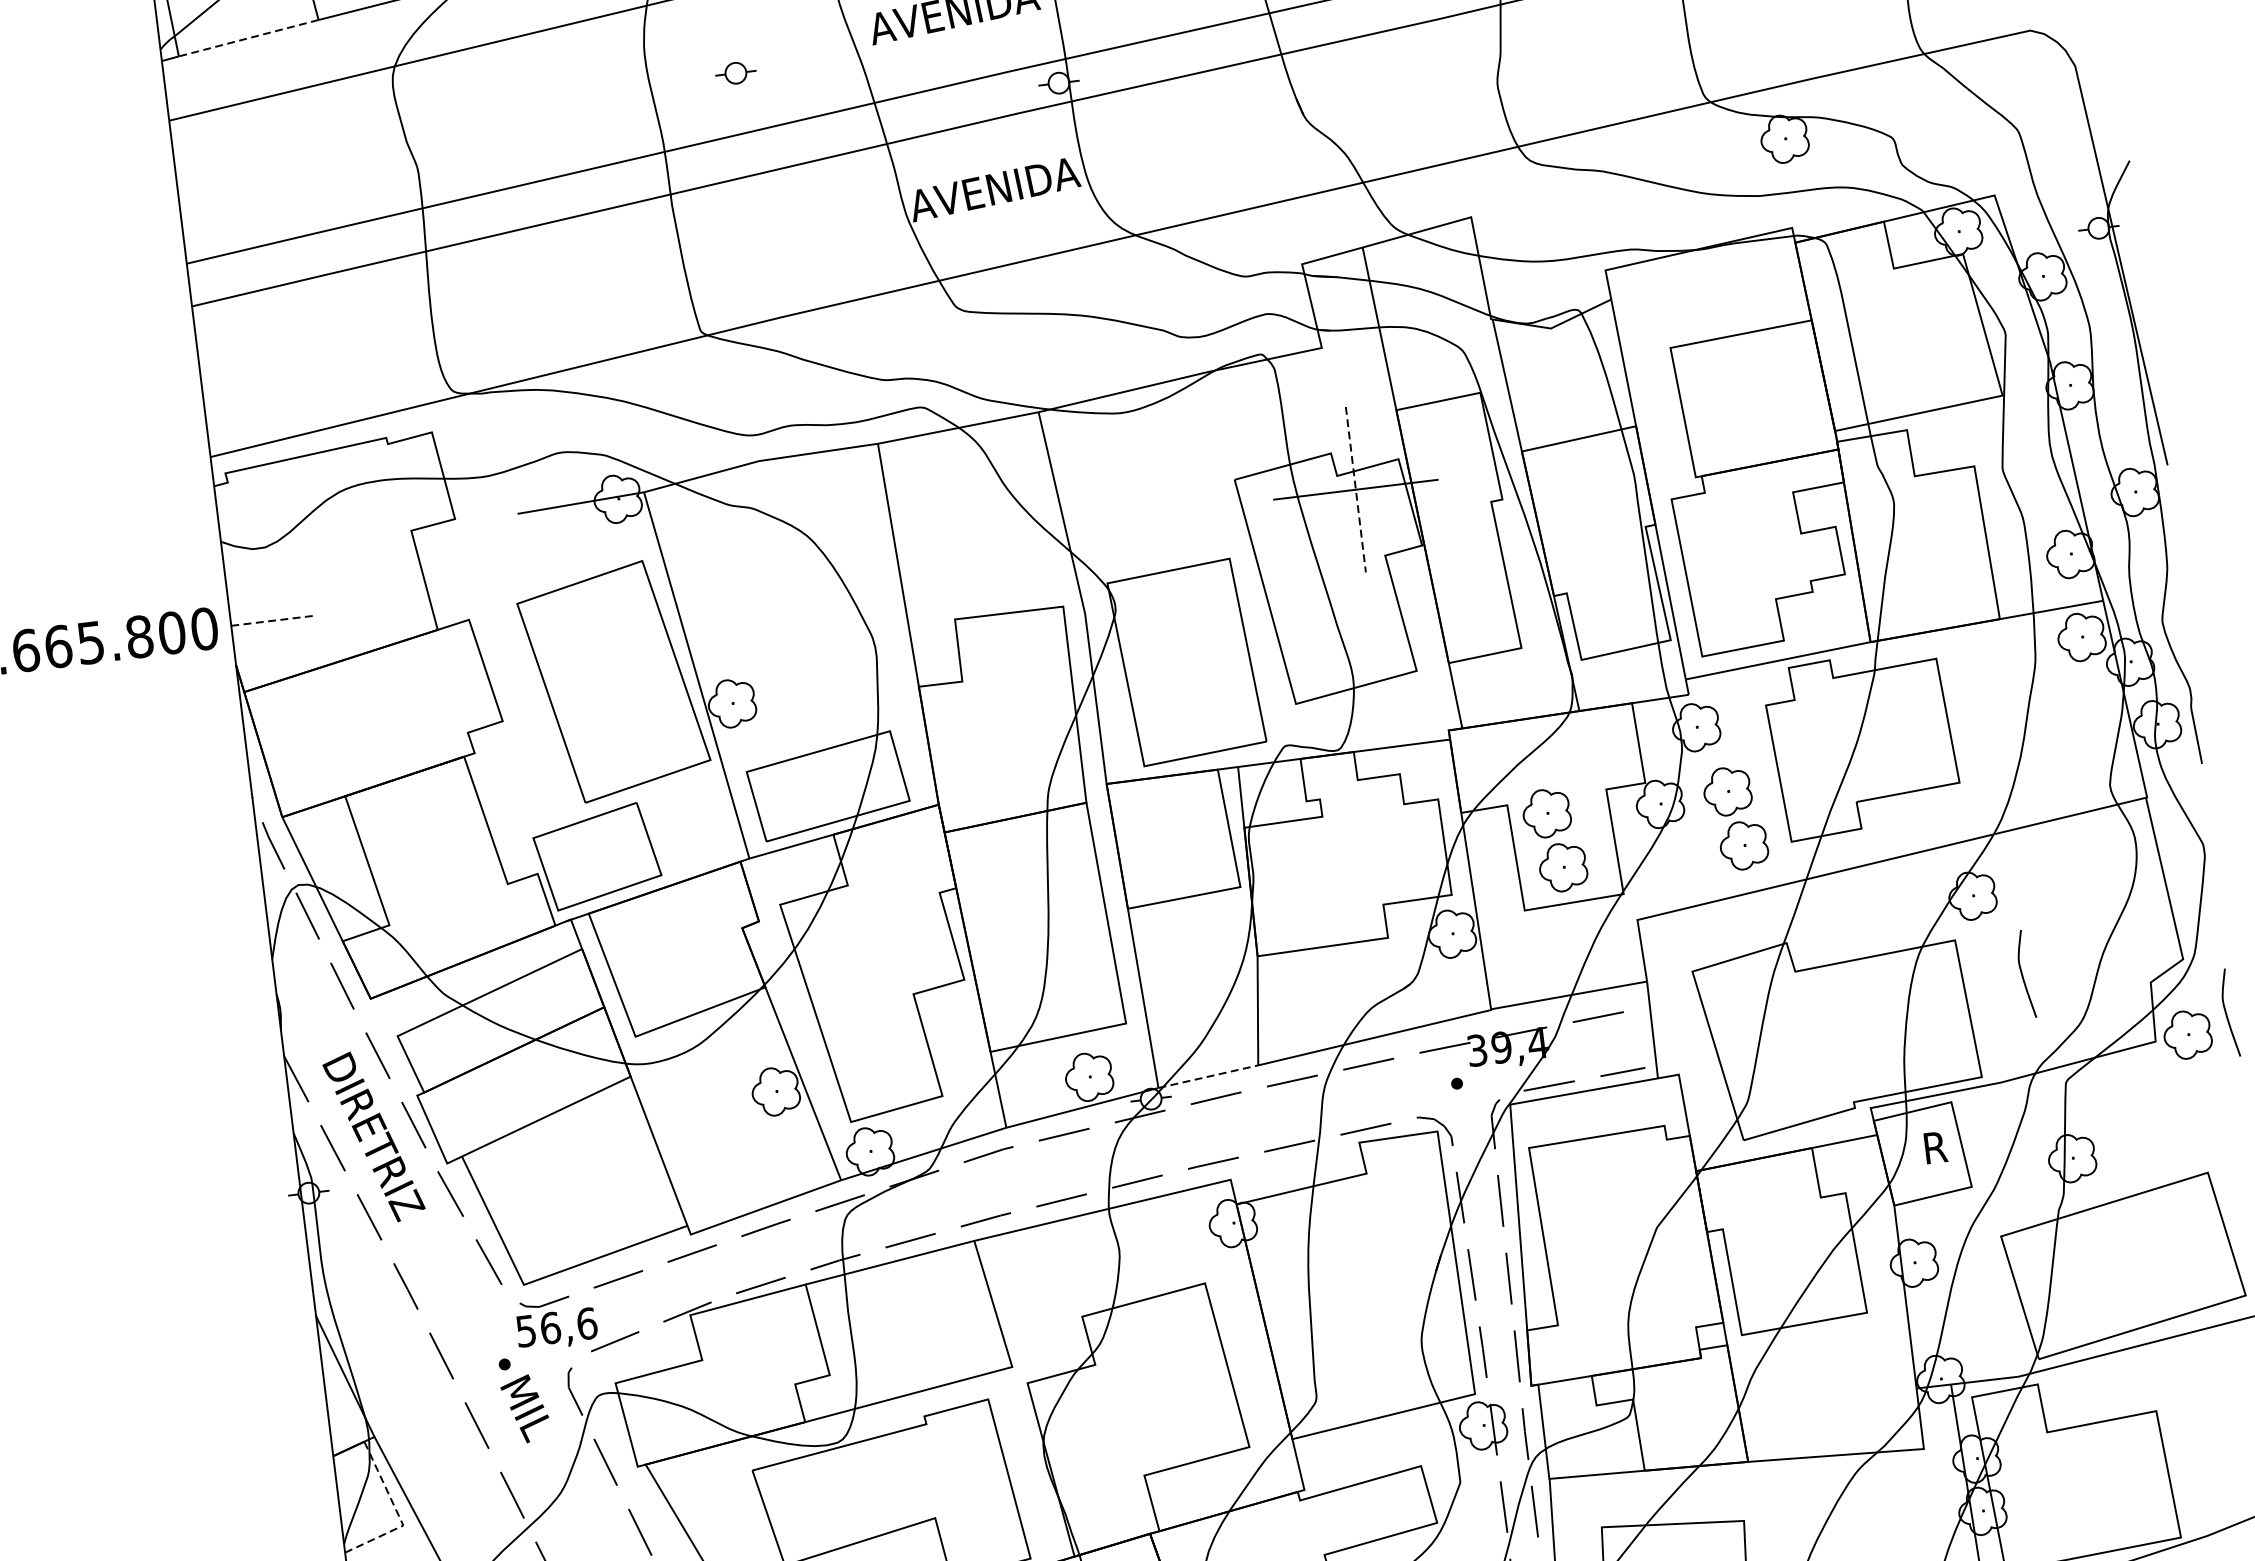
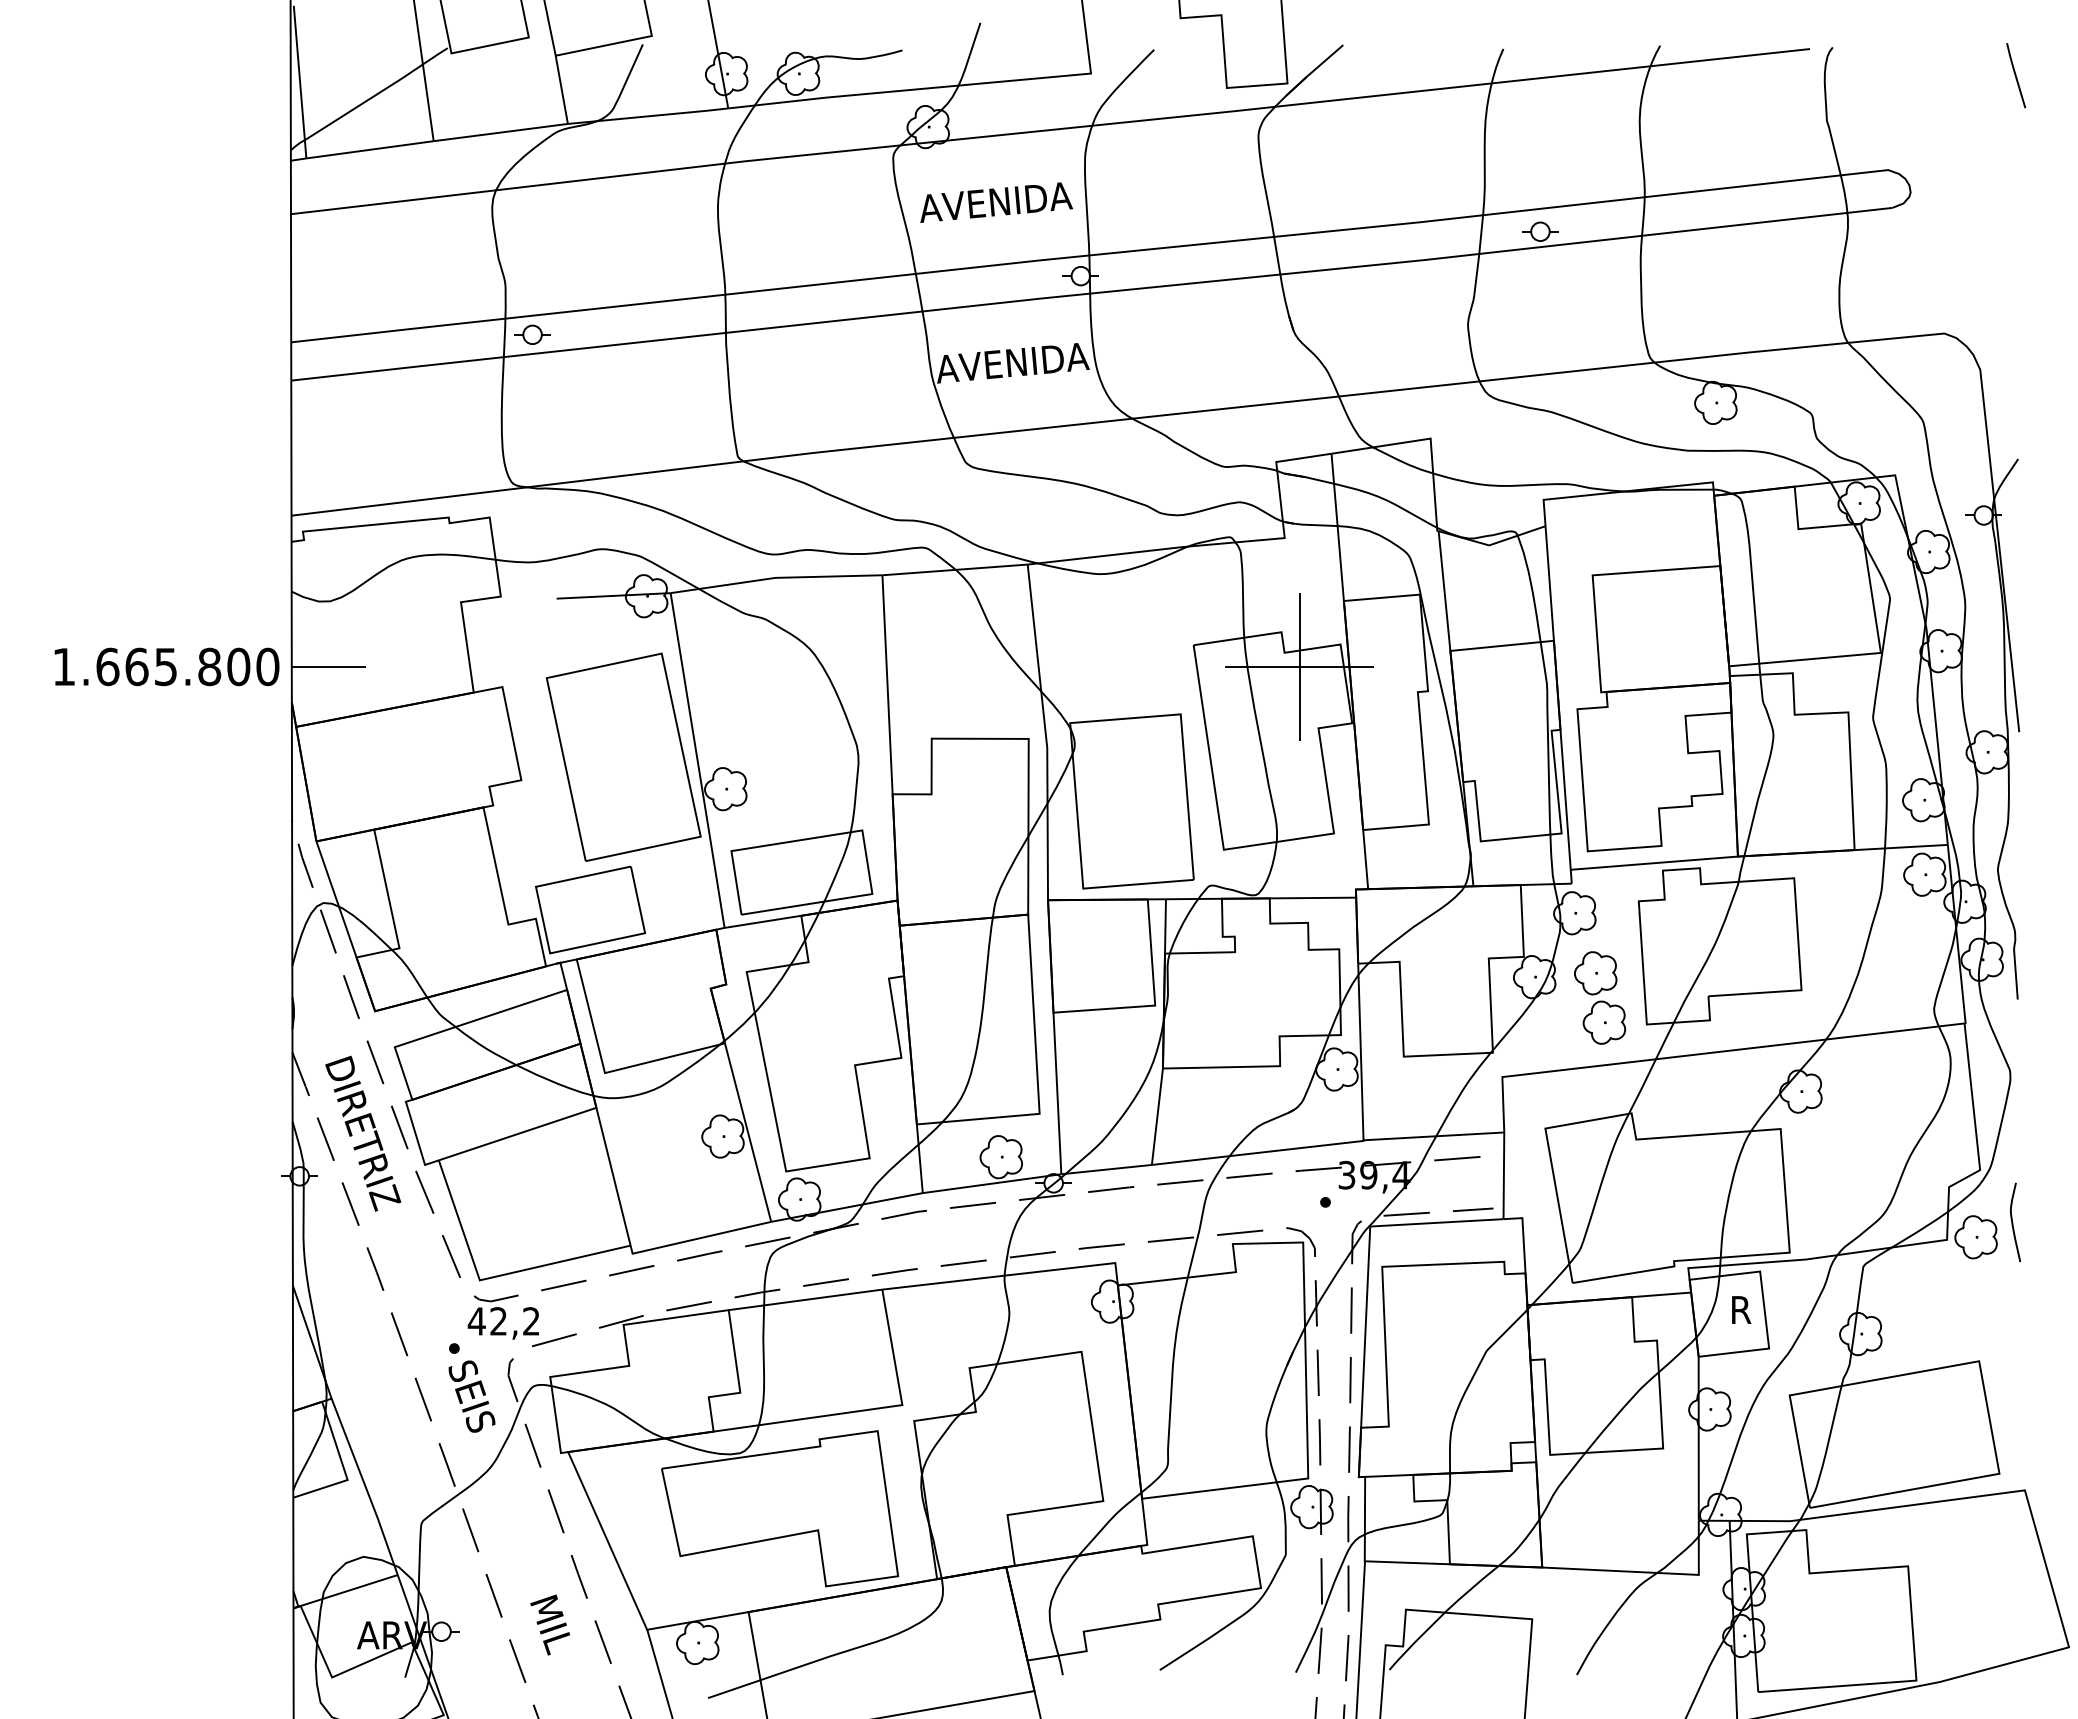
line: (248, 37) -> (369, 149), dashed -> solid
part: (735, 72) -> (532, 334), moved
line: (1355, 490) -> (1299, 667), dashed -> solid
line: (273, 620) -> (329, 666), dashed -> solid
part: (1555, 839) -> (1438, 997), removed
curve: (2023, 974) -> (1837, 1166), removed
line: (1208, 1076) -> (1106, 1169), dashed -> solid
text: (555, 1327) -> (503, 1321), 56,6 -> 42,2
text: (530, 1414) -> (471, 1395), MIL -> SEIS
line: (397, 1513) -> (343, 1468), dashed -> solid

